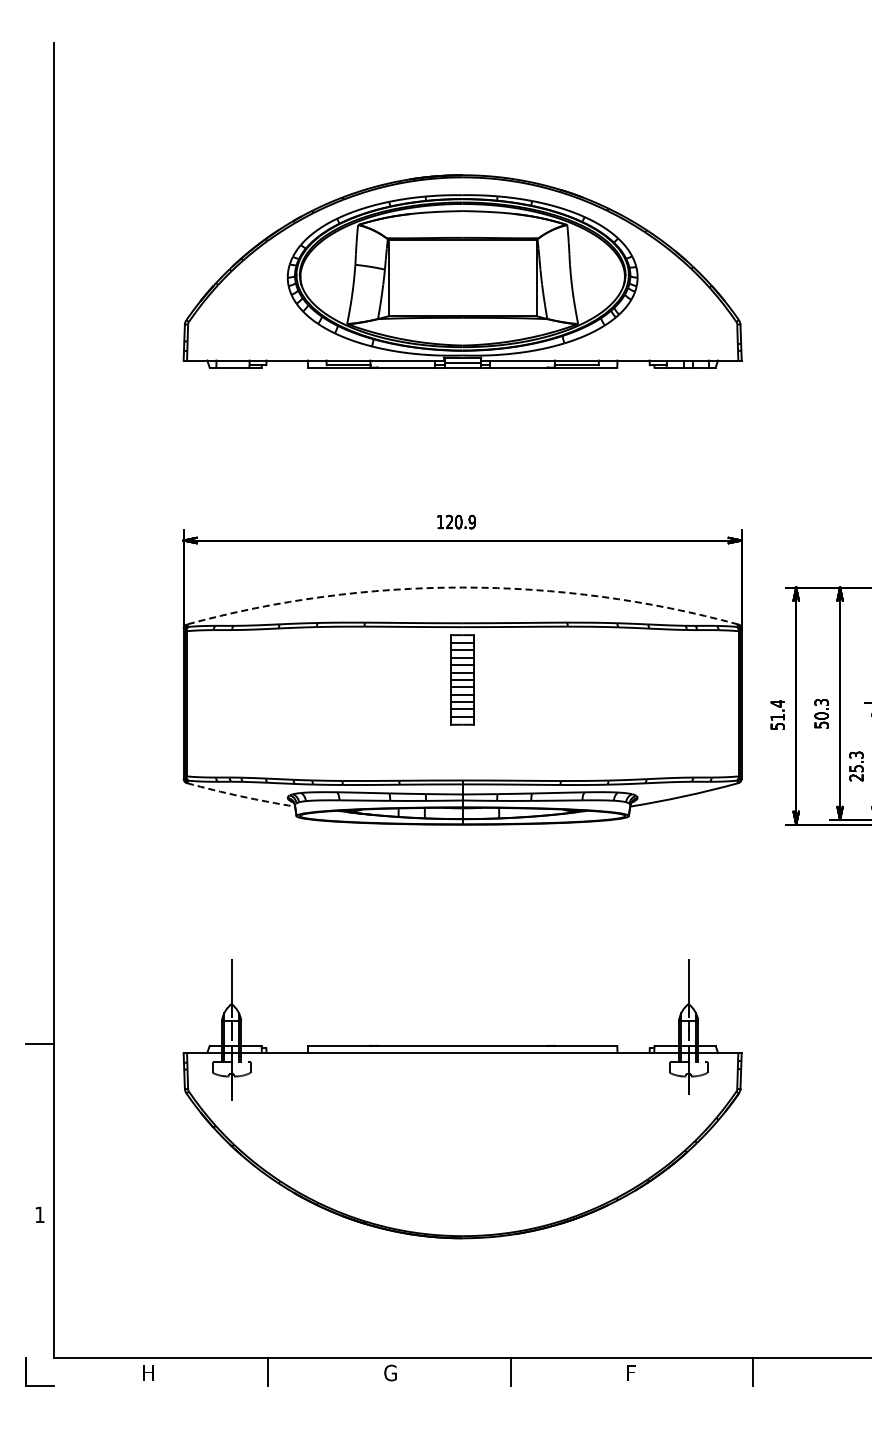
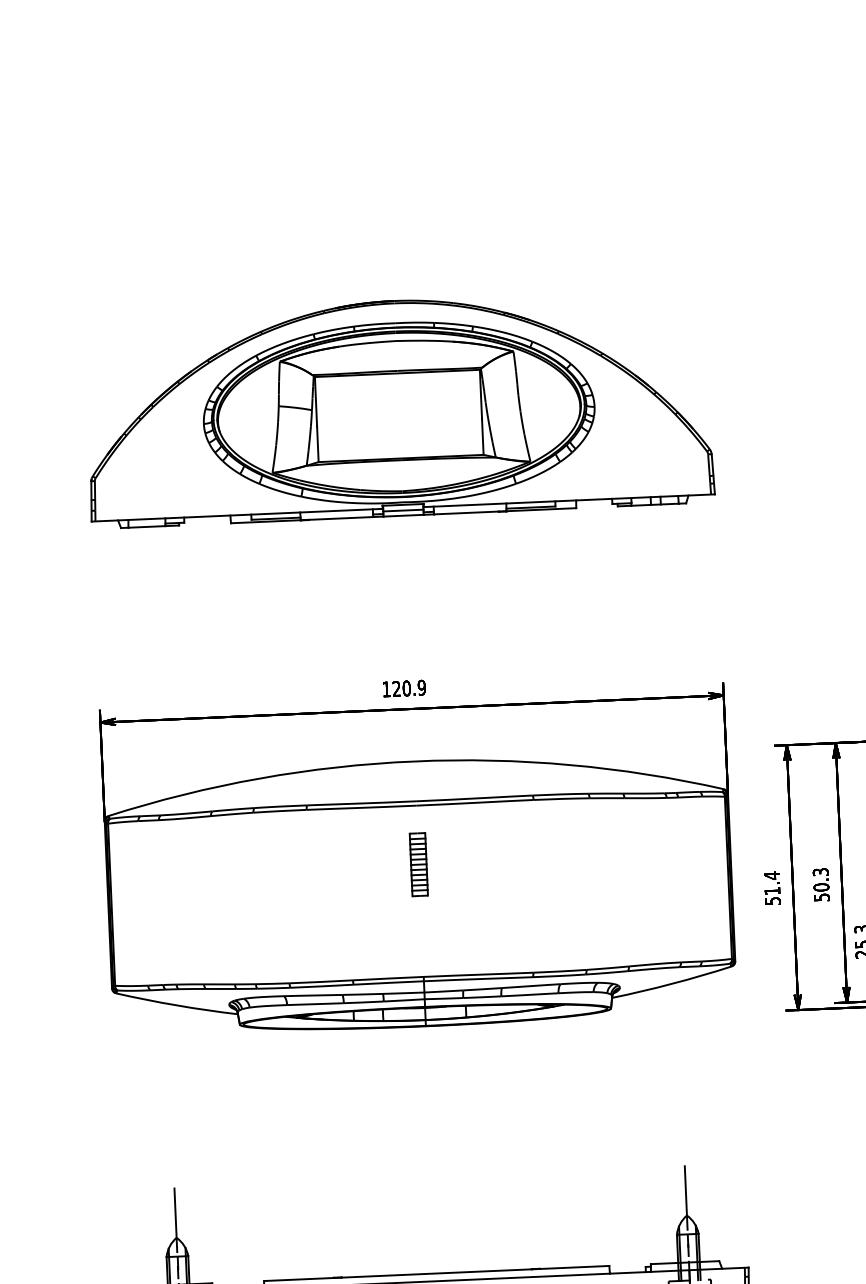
arc: (462, 587) -> (414, 761), dashed -> solid
part: (462, 679) -> (418, 864), size x0.62
arc: (240, 796) -> (176, 1005), dashed -> solid

